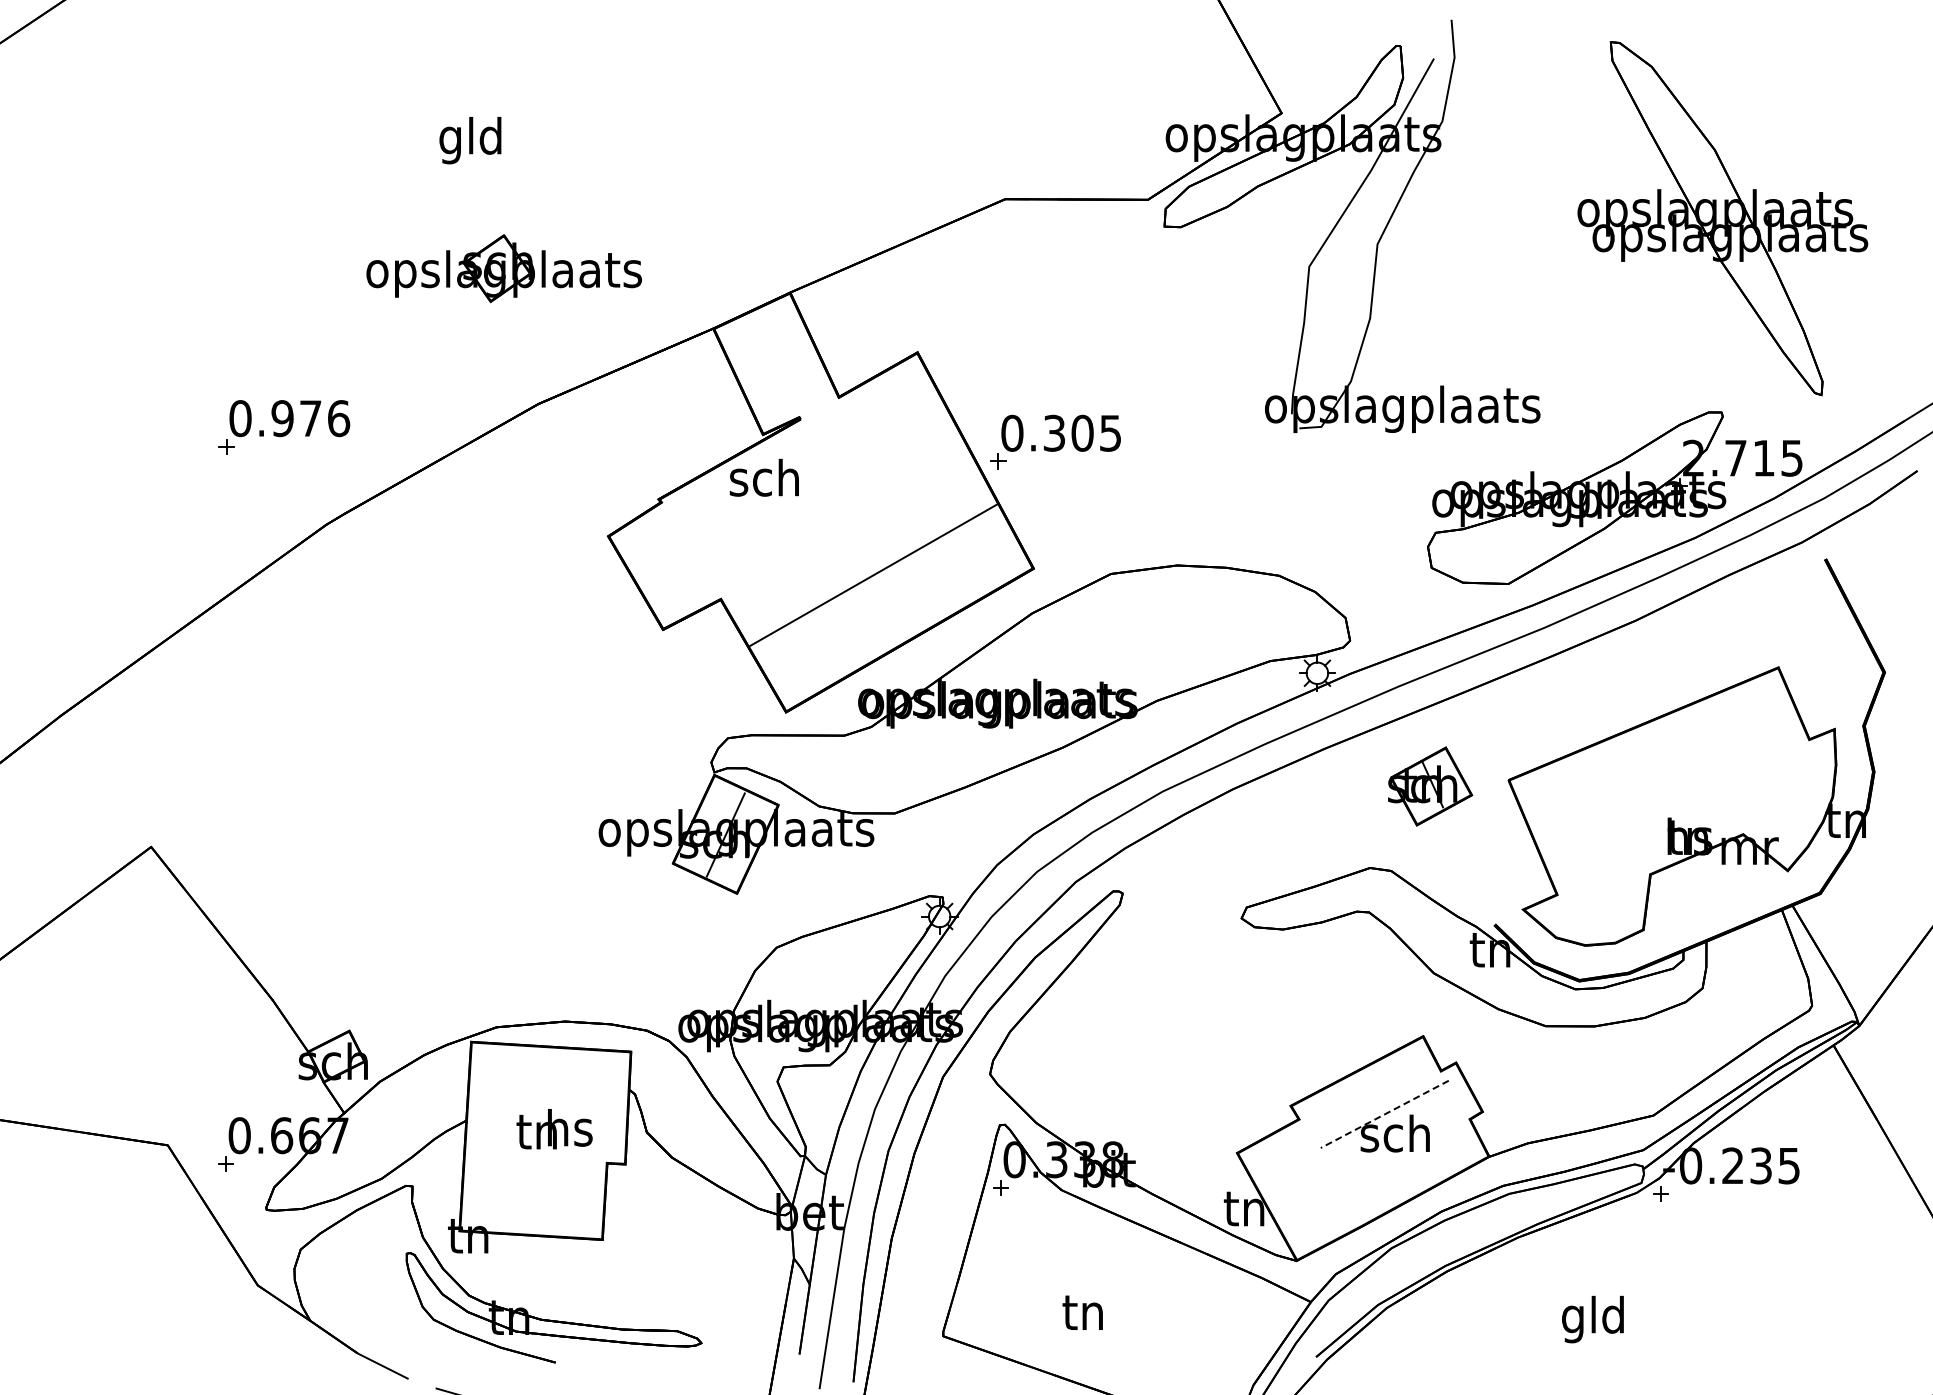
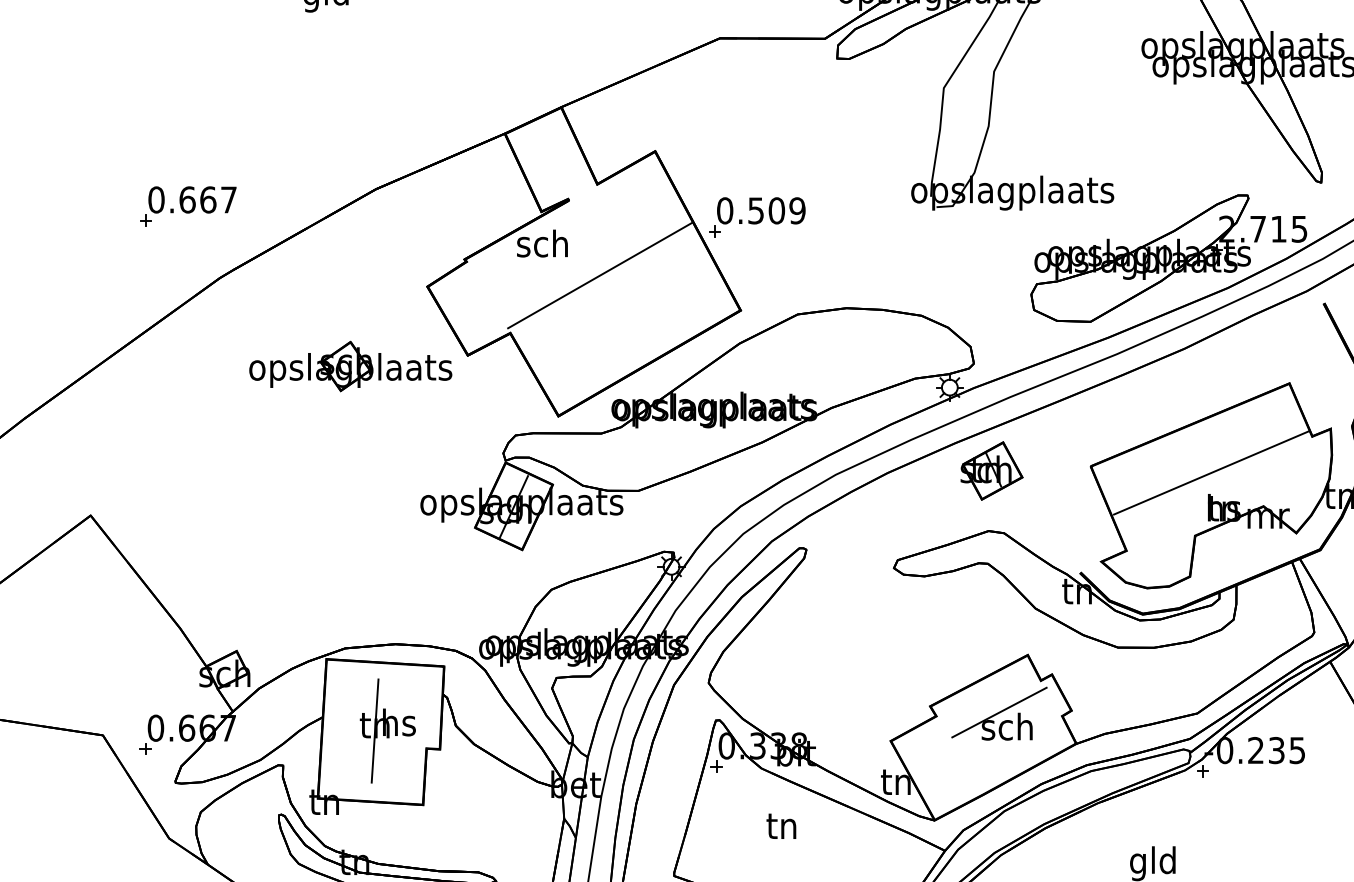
part: (503, 268) -> (350, 366), moved
text: (310, 418) -> (208, 199), 0.976 -> 0.667
text: (1082, 432) -> (776, 210), 0.305 -> 0.509
line: (873, 574) -> (599, 275), moved
part: (1430, 786) -> (991, 471), moved
line: (1672, 788) -> (1211, 472), added
line: (1384, 1114) -> (999, 712), dashed -> solid
line: (536, 1139) -> (374, 731), added
text: (1082, 1312) -> (781, 826), moved

